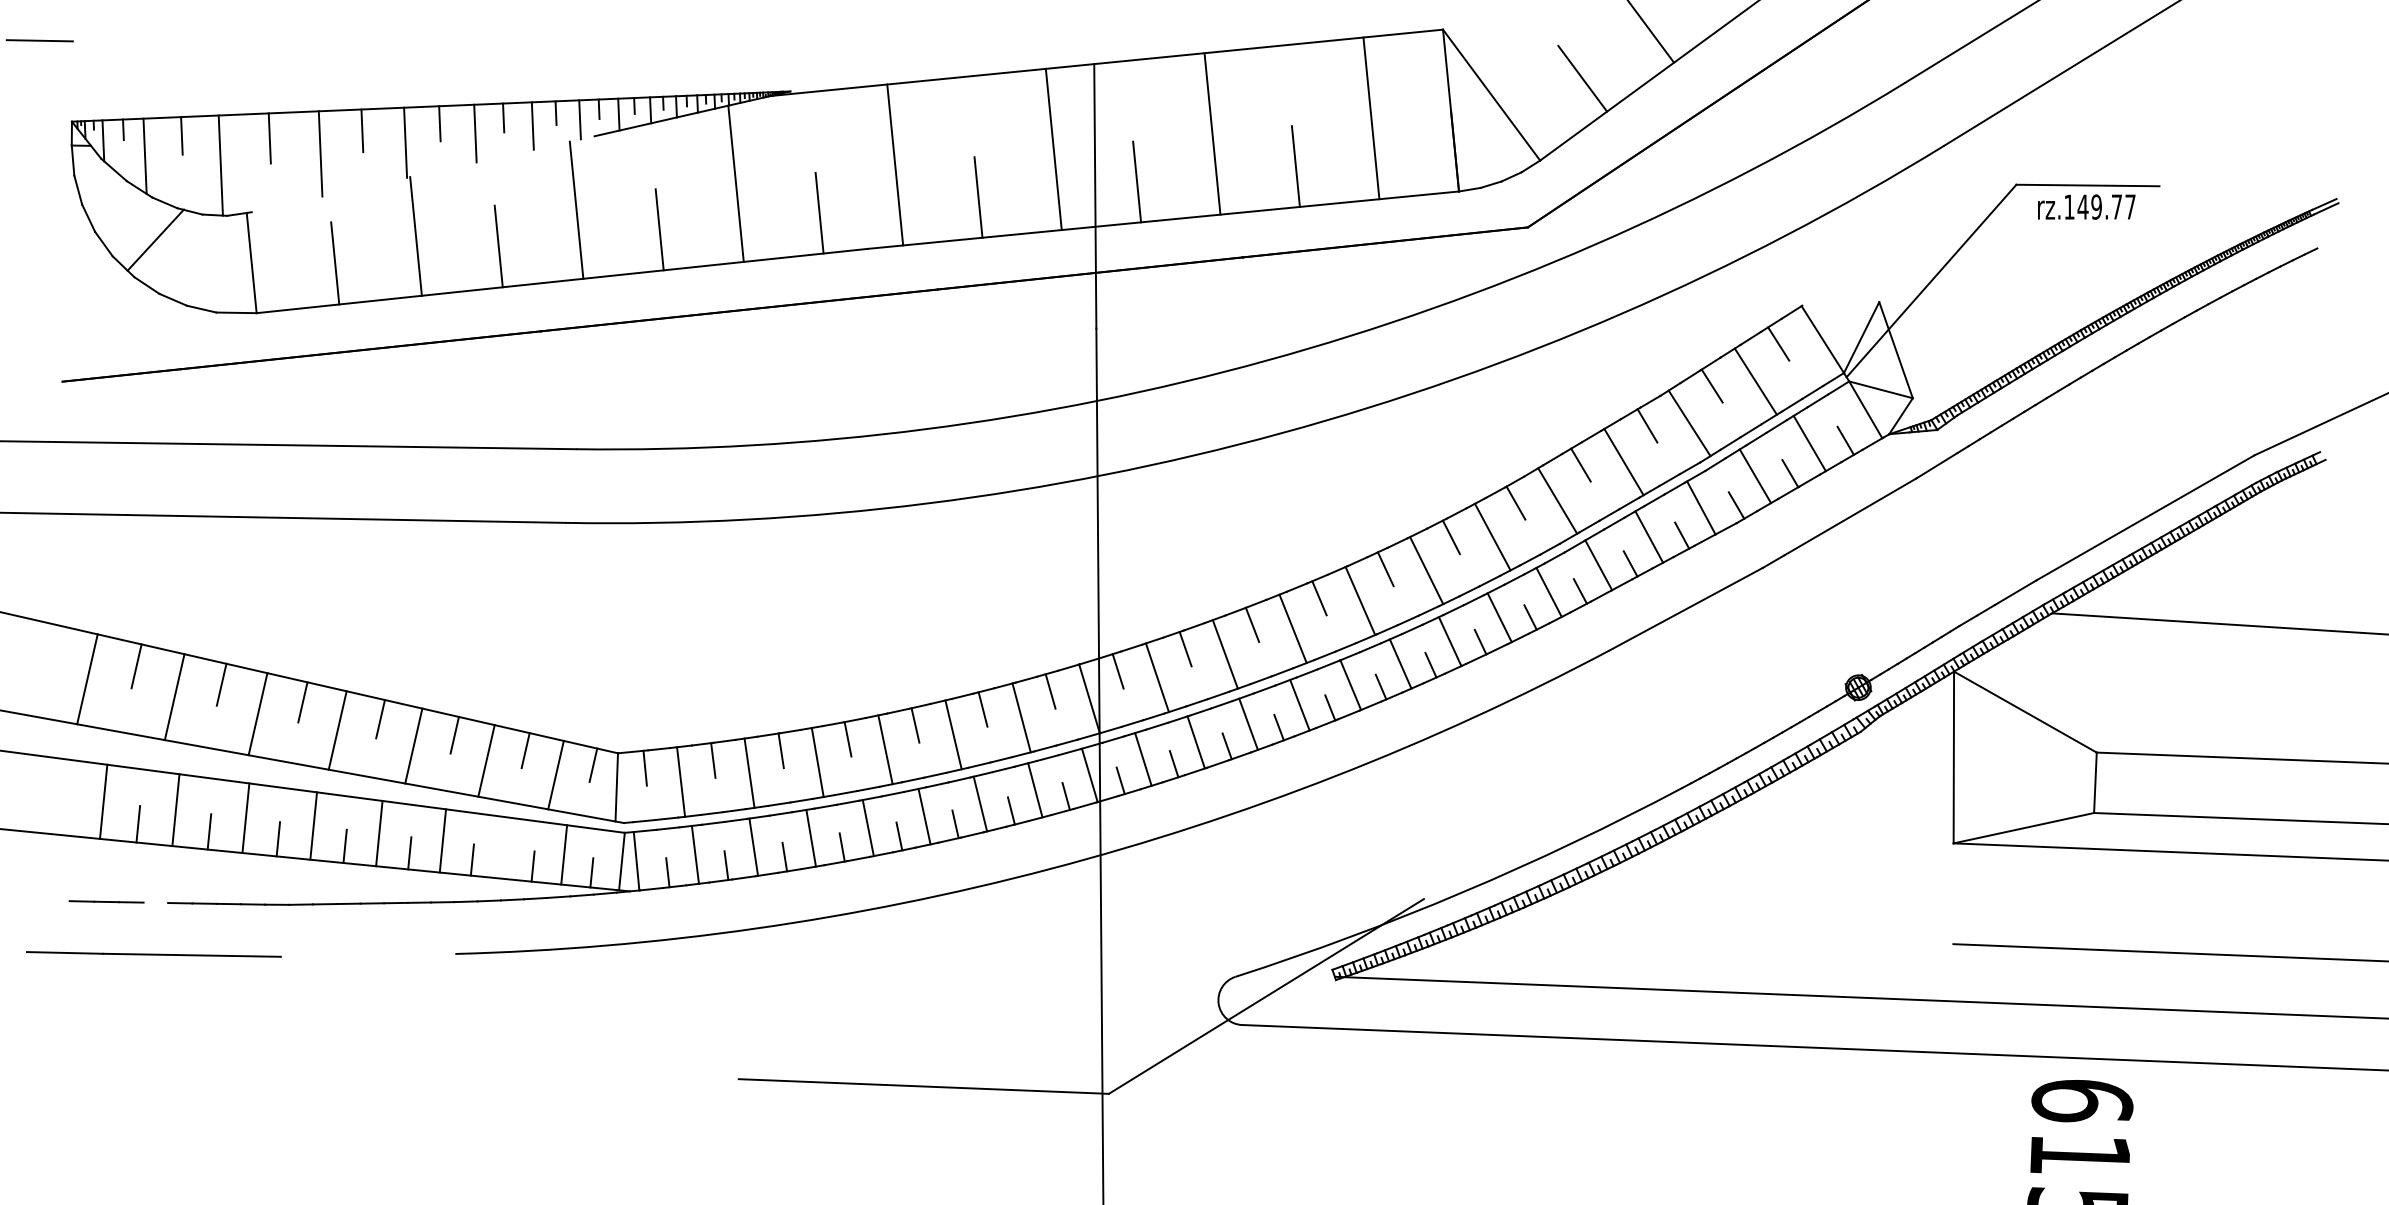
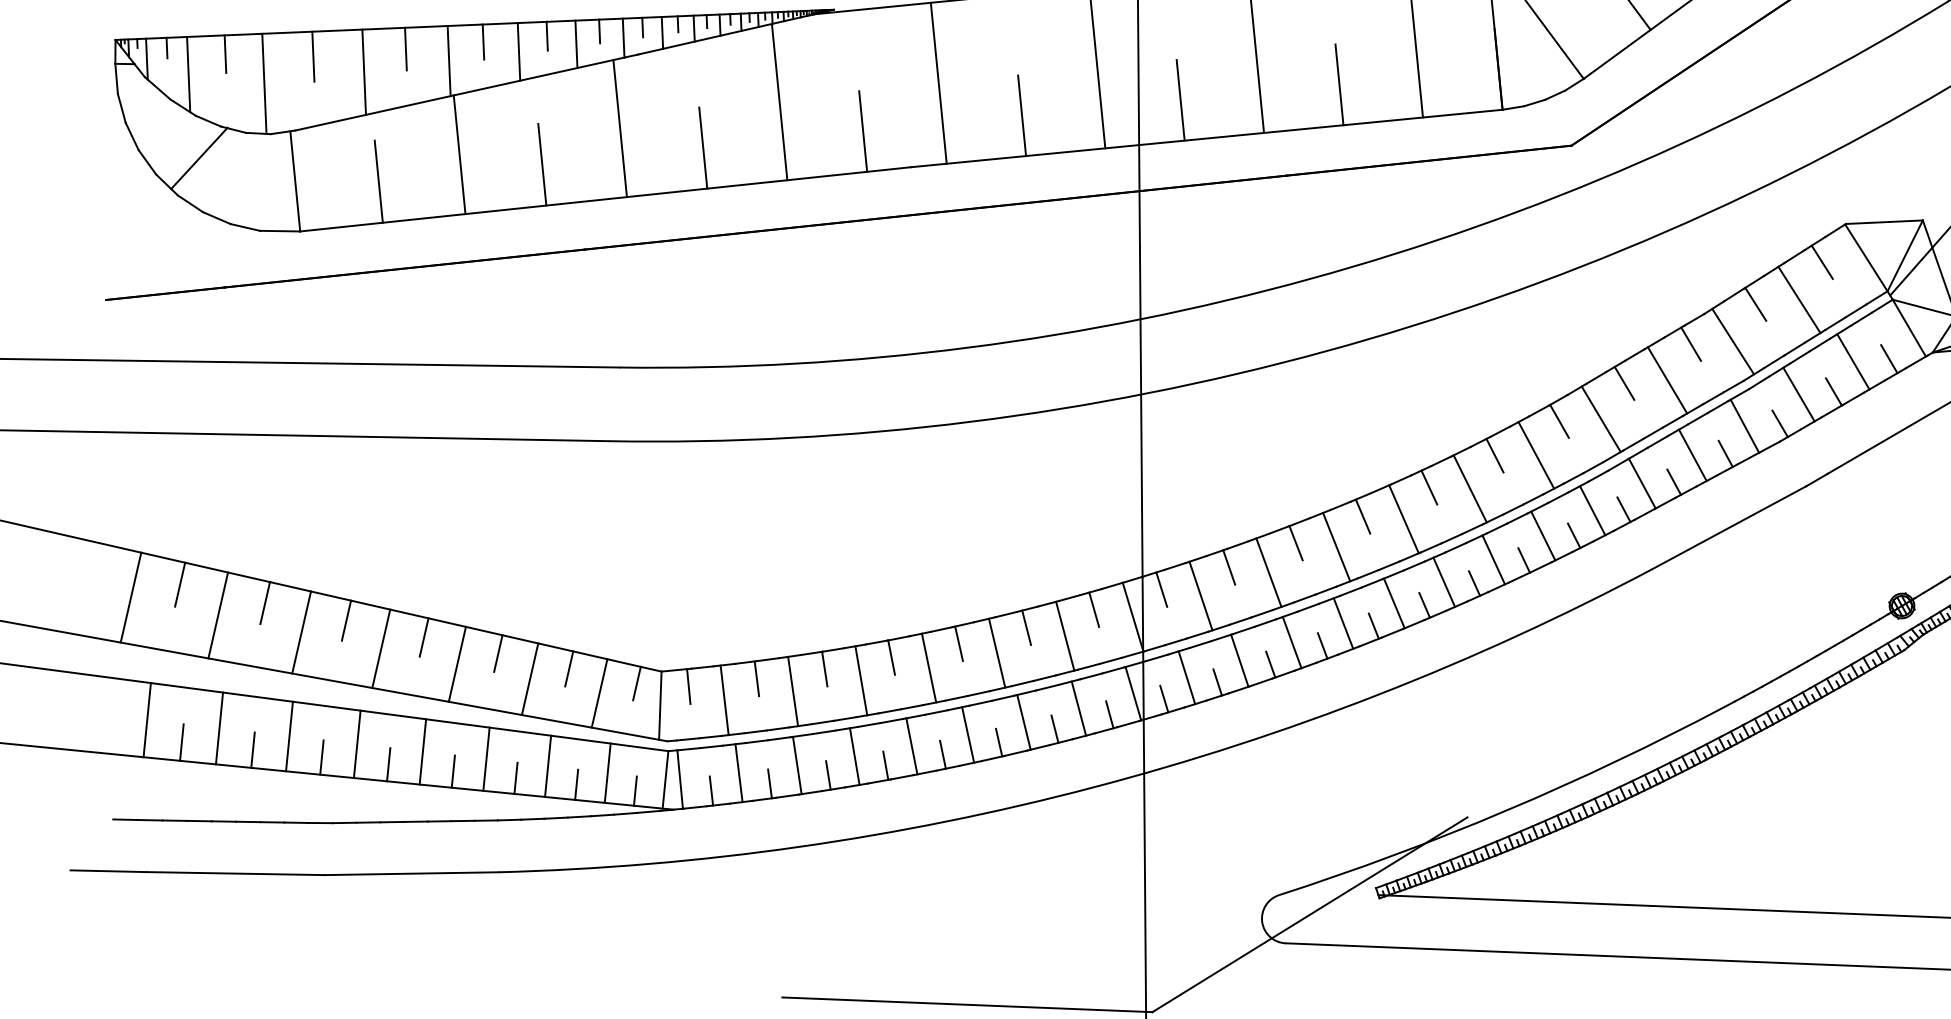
line: (422, 174) -> (466, 92), added
line: (1840, 303) -> (1884, 221), added
line: (504, 847) -> (548, 765), added
line: (155, 902) -> (199, 820), added
line: (367, 954) -> (411, 872), added

